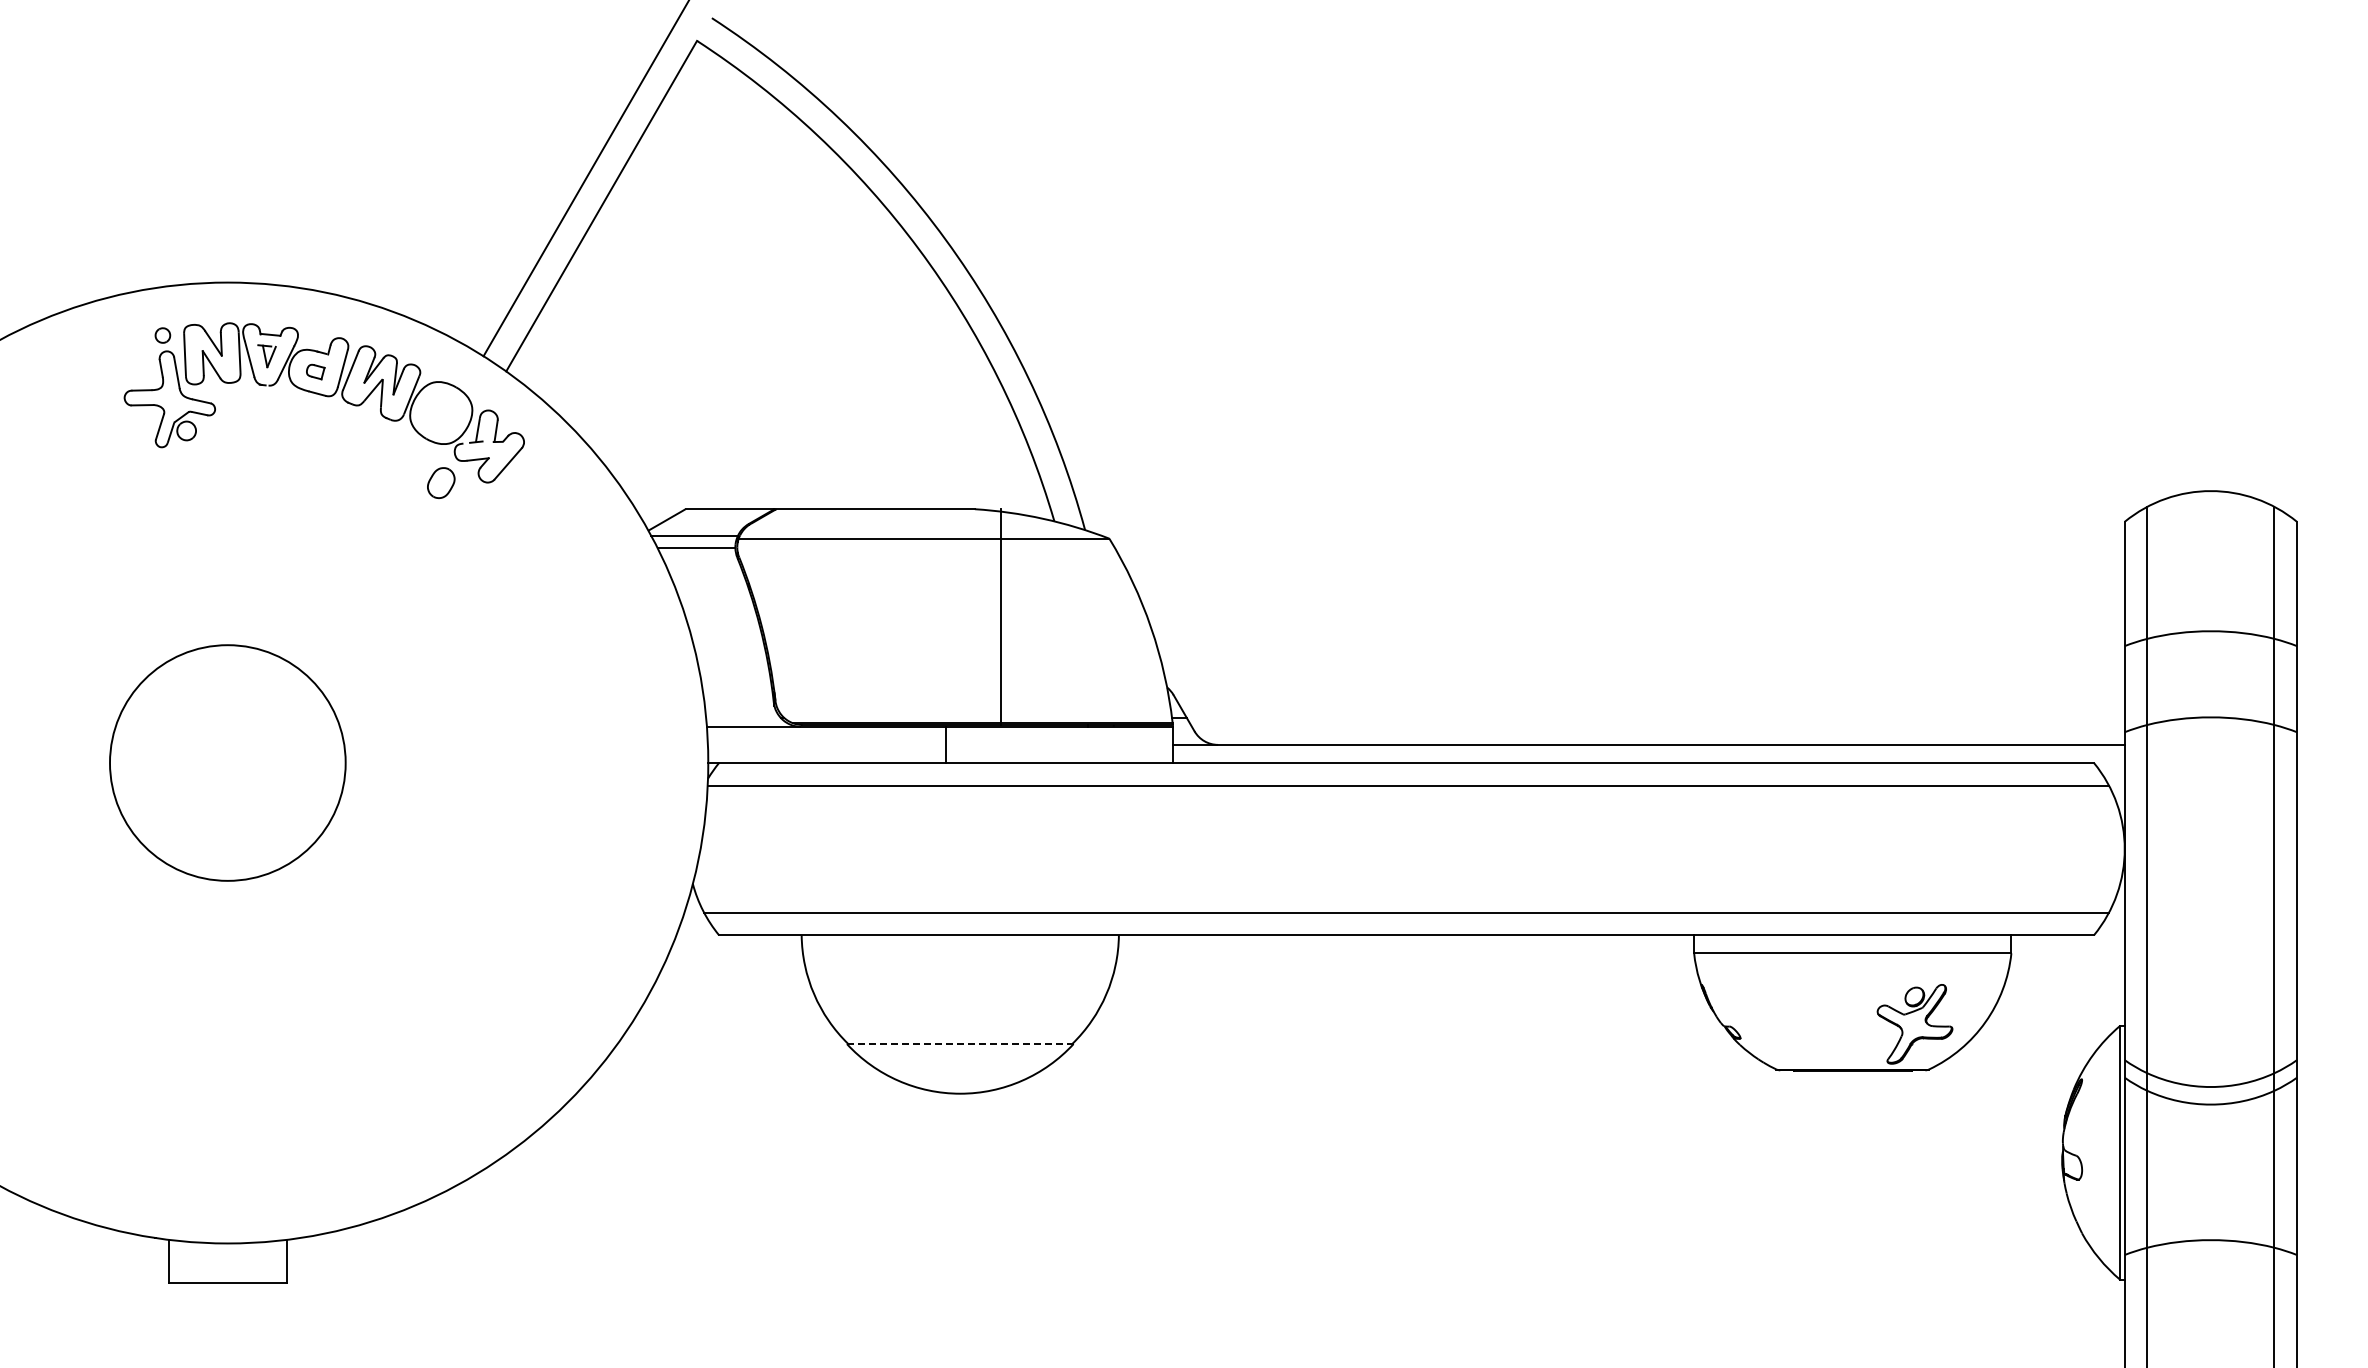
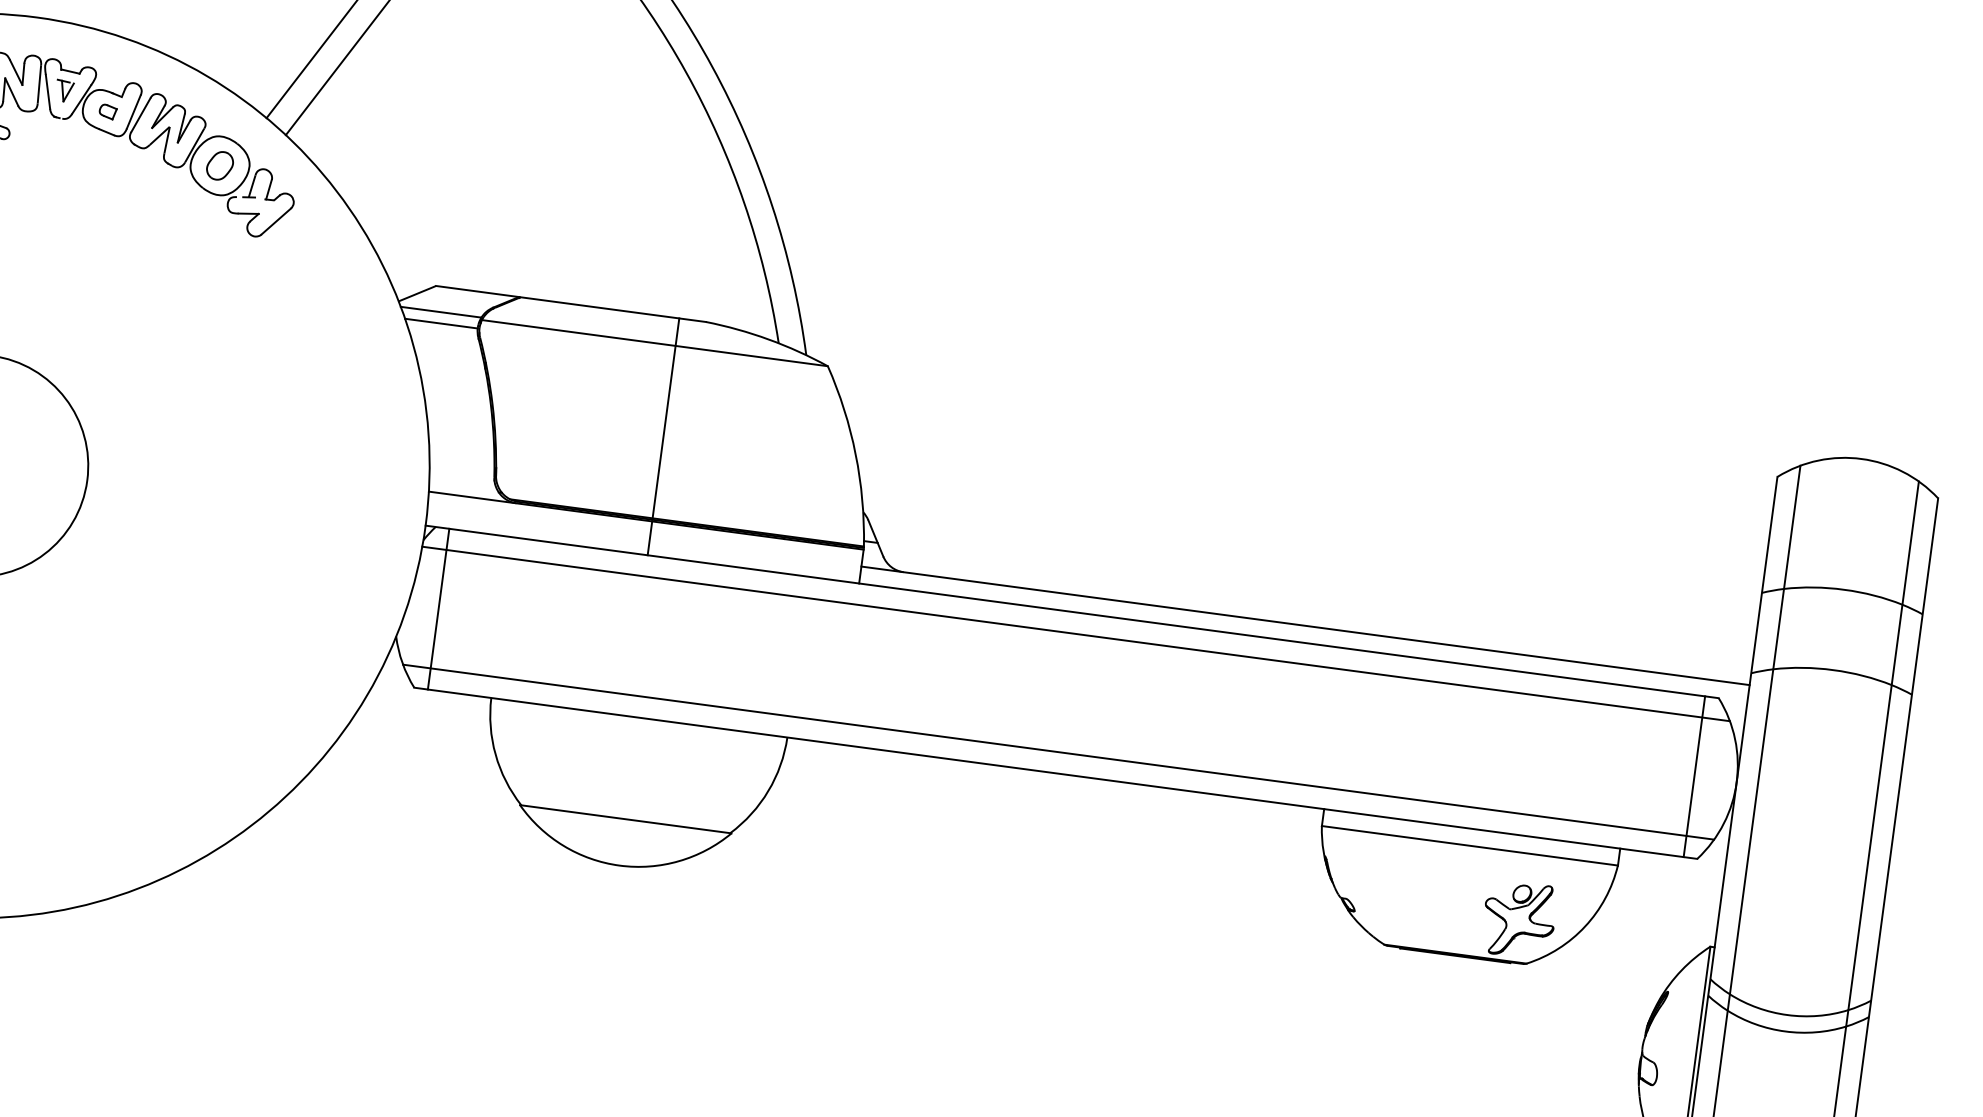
part: (441, 482) -> (220, 165), moved
line: (1001, 616) -> (666, 418), moved
line: (733, 849) -> (438, 609), added
line: (2079, 849) -> (1694, 777), added
line: (959, 1044) -> (625, 819), dashed -> solid

